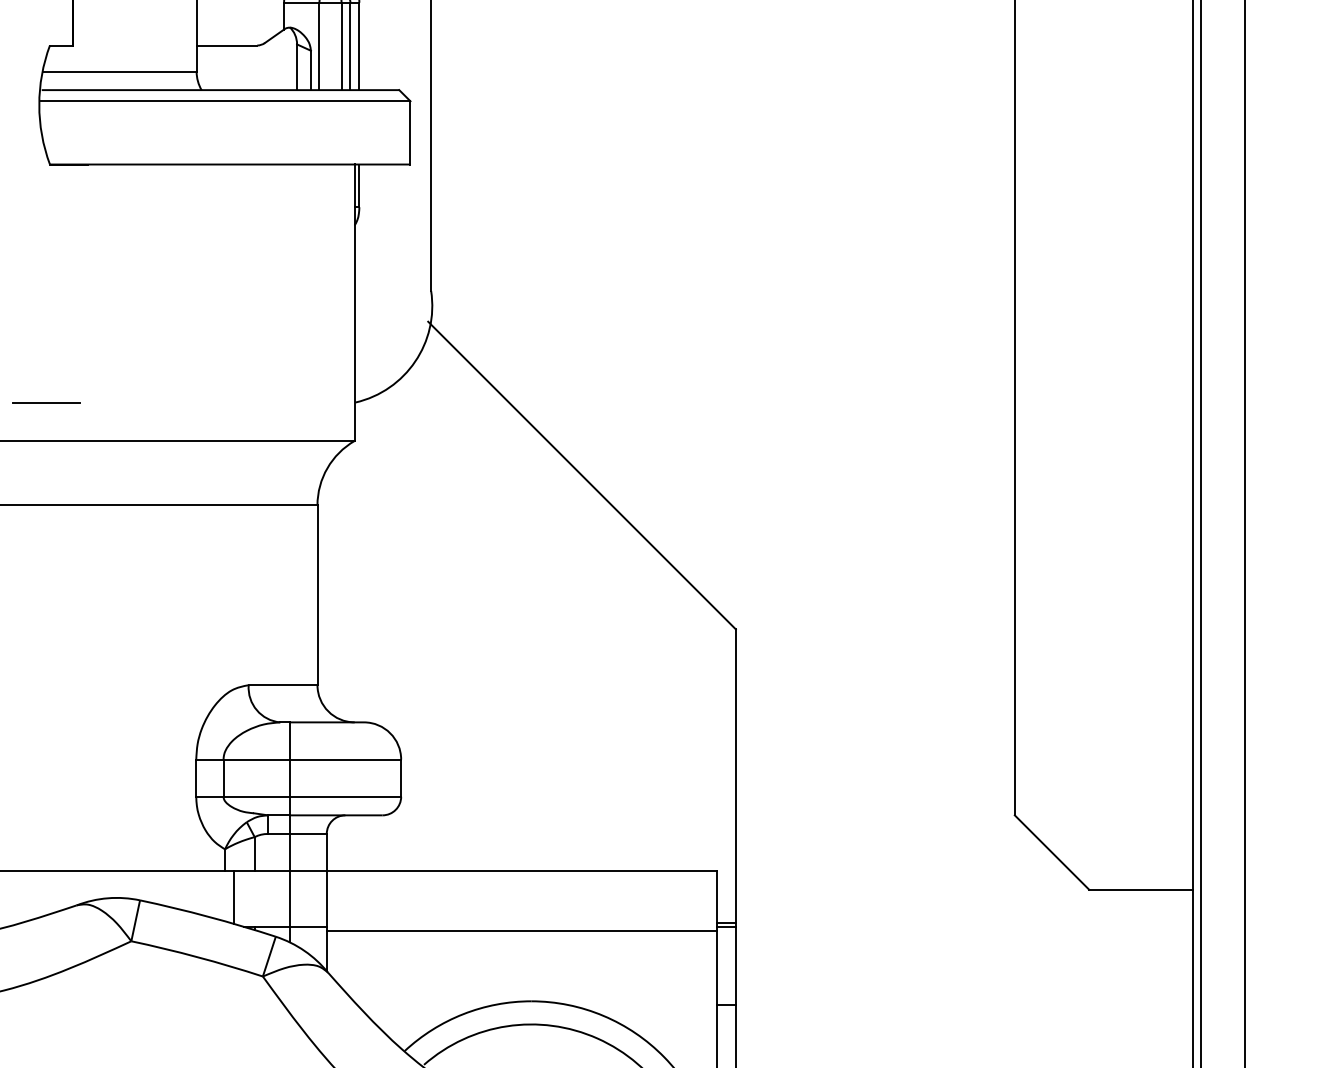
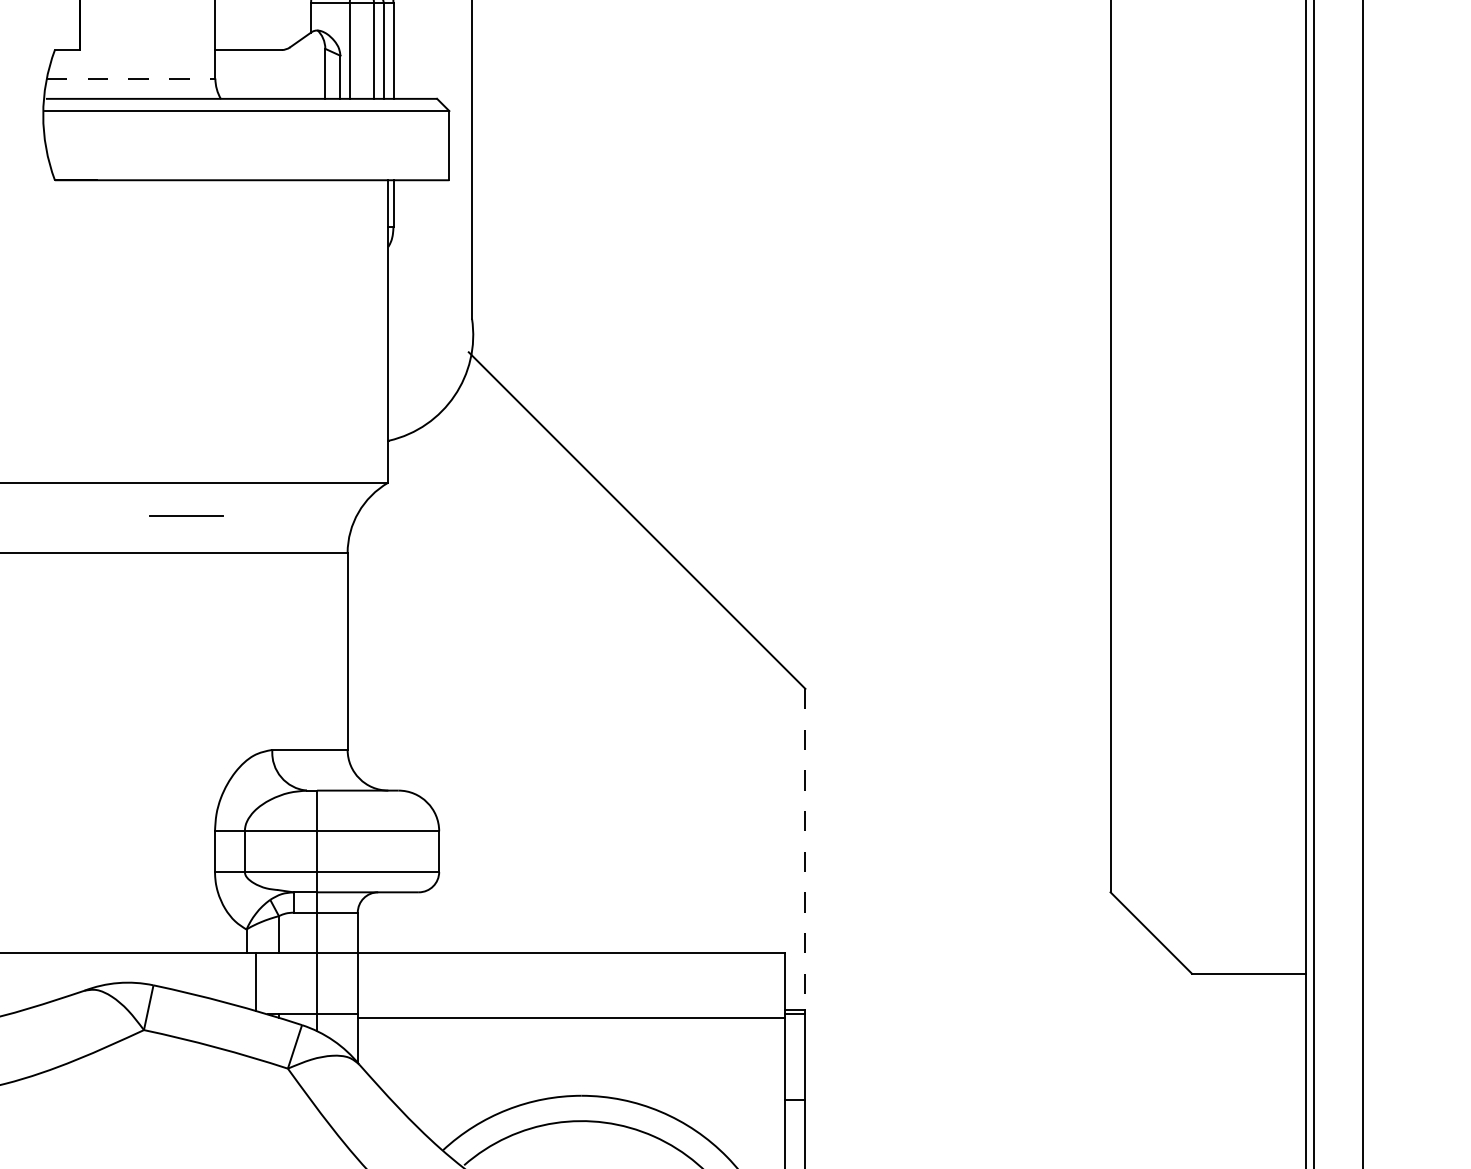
line: (119, 71) -> (131, 78), solid -> dashed
line: (46, 402) -> (186, 515), moved
line: (735, 776) -> (805, 849), solid -> dashed

